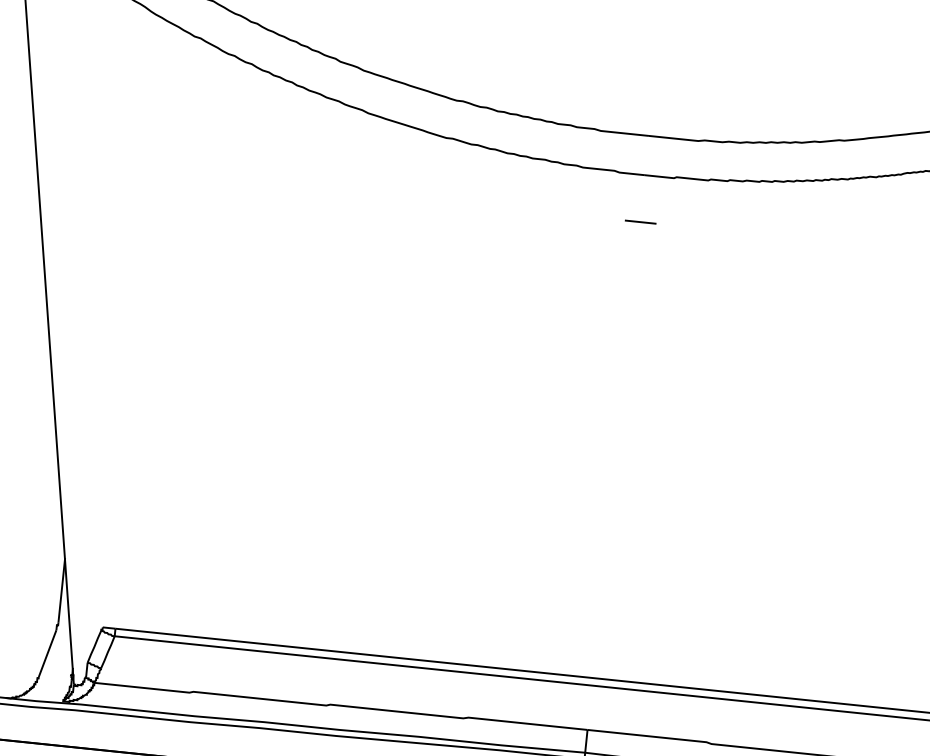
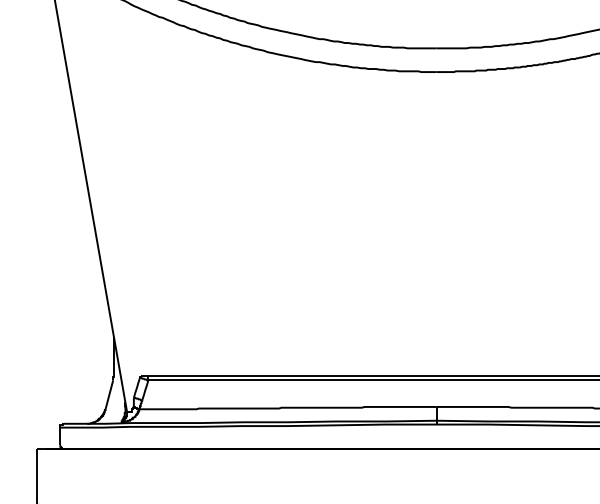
line: (641, 220) -> (437, 99), removed

